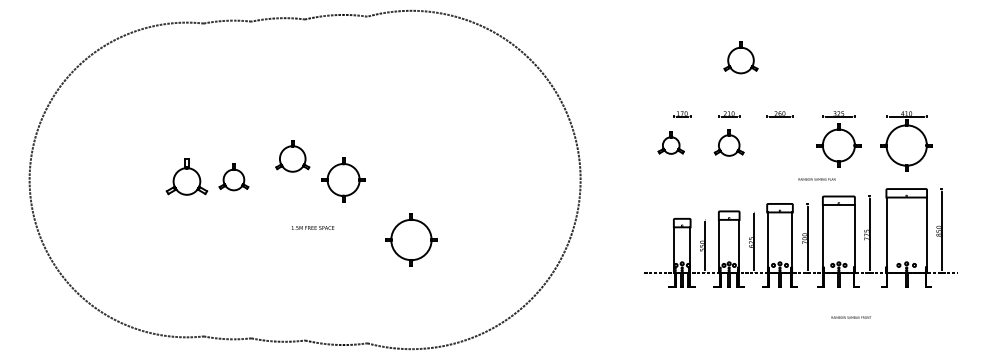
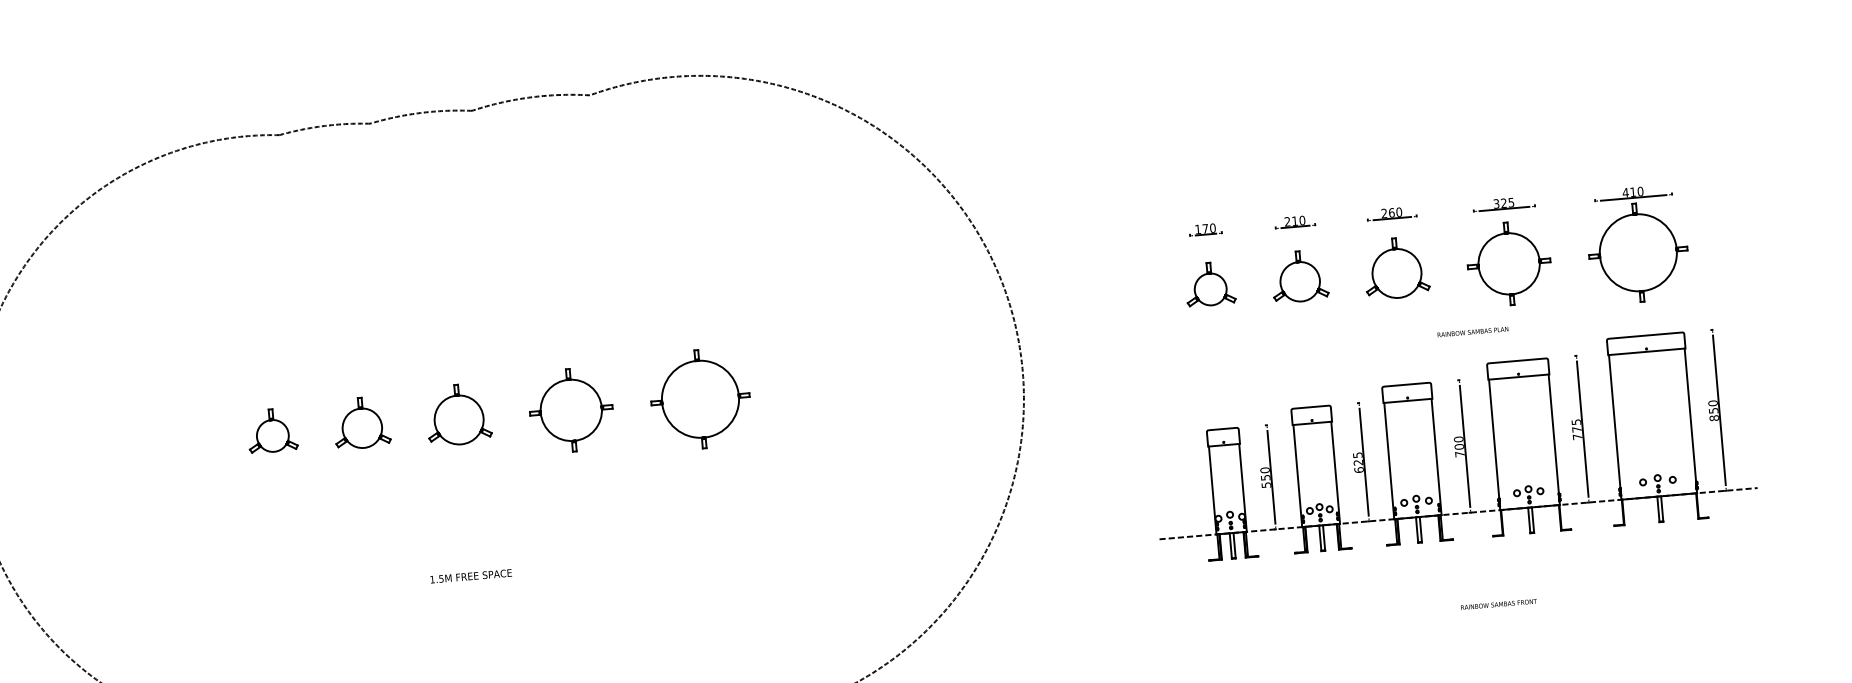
part: (740, 57) -> (1395, 267), moved
part: (670, 142) -> (1208, 283), moved
part: (292, 156) -> (458, 415), moved
part: (186, 177) -> (271, 431), size x0.62
text: (312, 227) -> (470, 575), moved
part: (411, 239) -> (700, 398), moved
text: (850, 317) -> (1497, 604), moved

